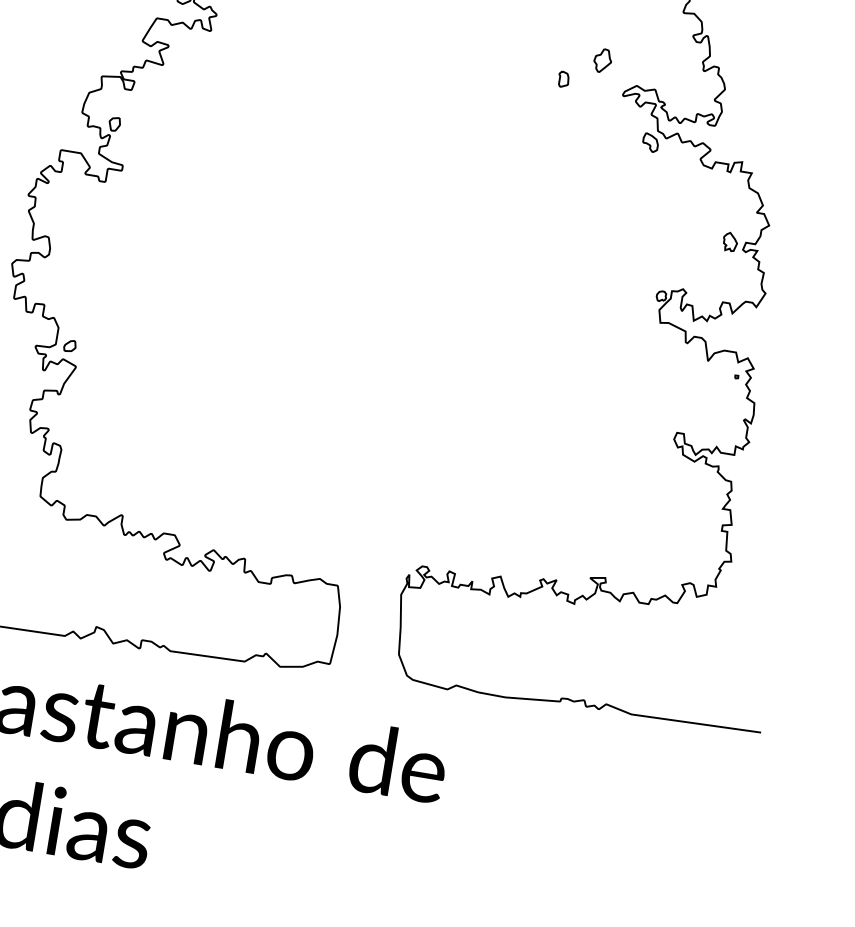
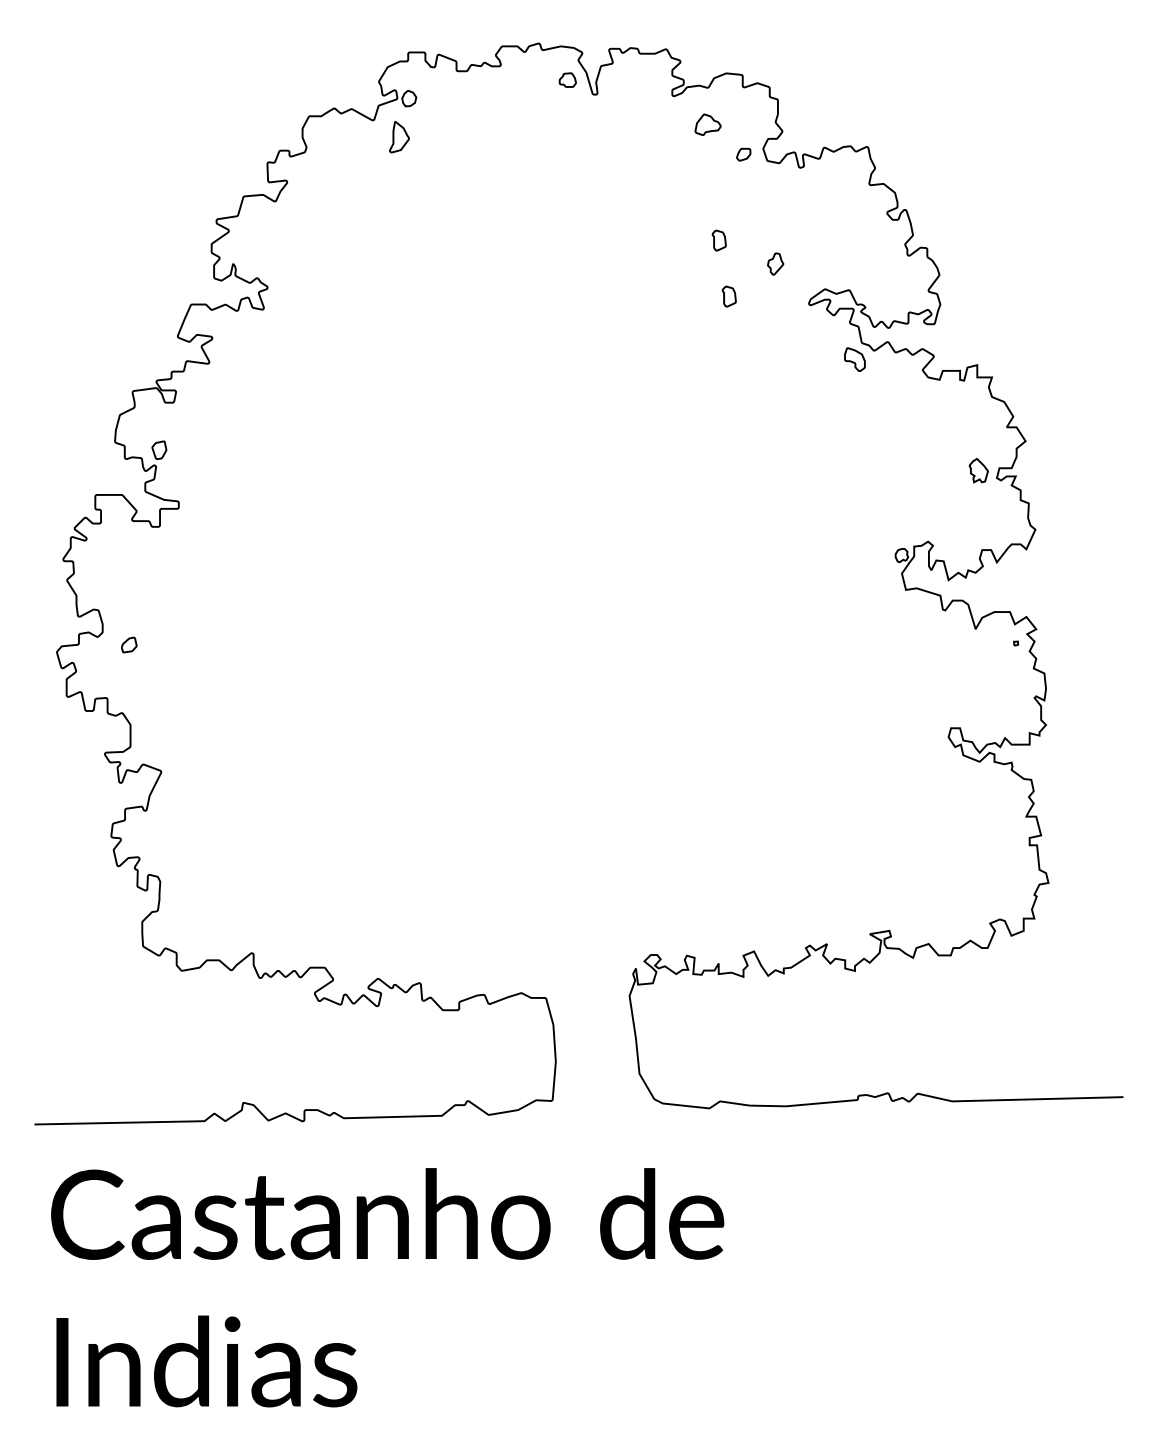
part: (562, 35) -> (718, 240), added
part: (602, 60) -> (775, 263), size x0.7
part: (70, 345) -> (129, 644), moved

